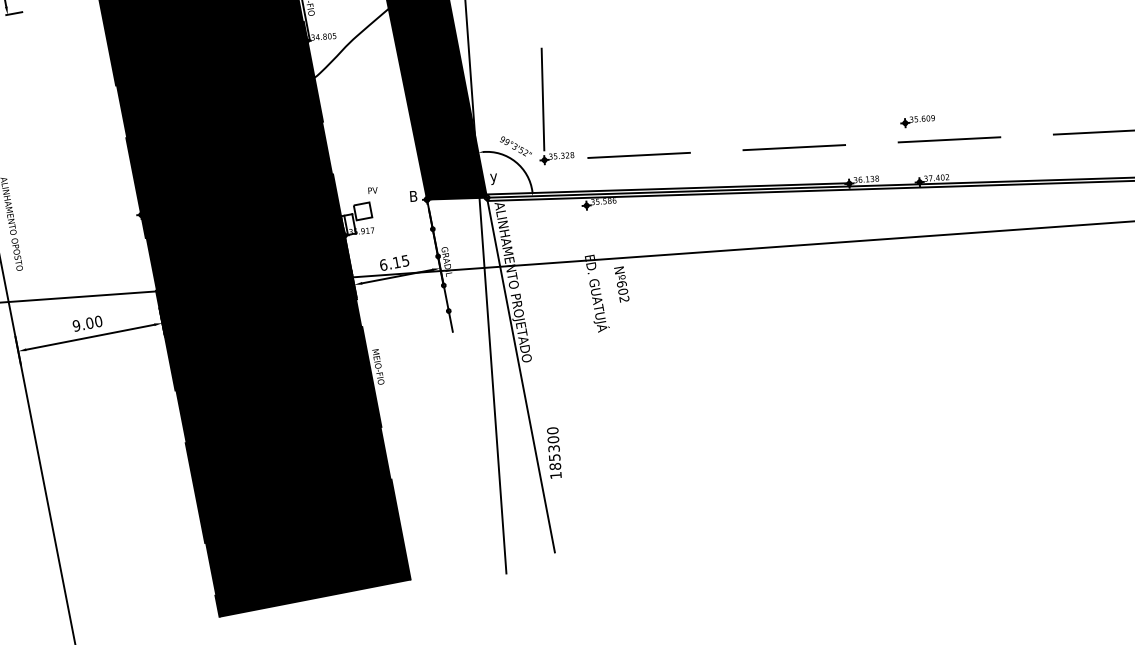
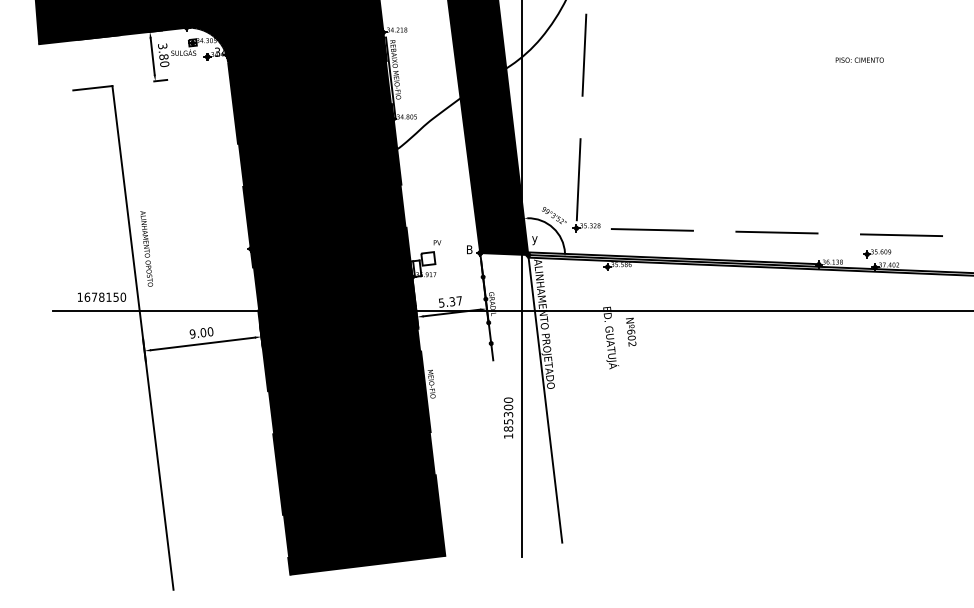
part: (918, 121) -> (877, 253), moved
text: (394, 262) -> (450, 301), 6.15 -> 5.37
text: (554, 452) -> (508, 417), moved

